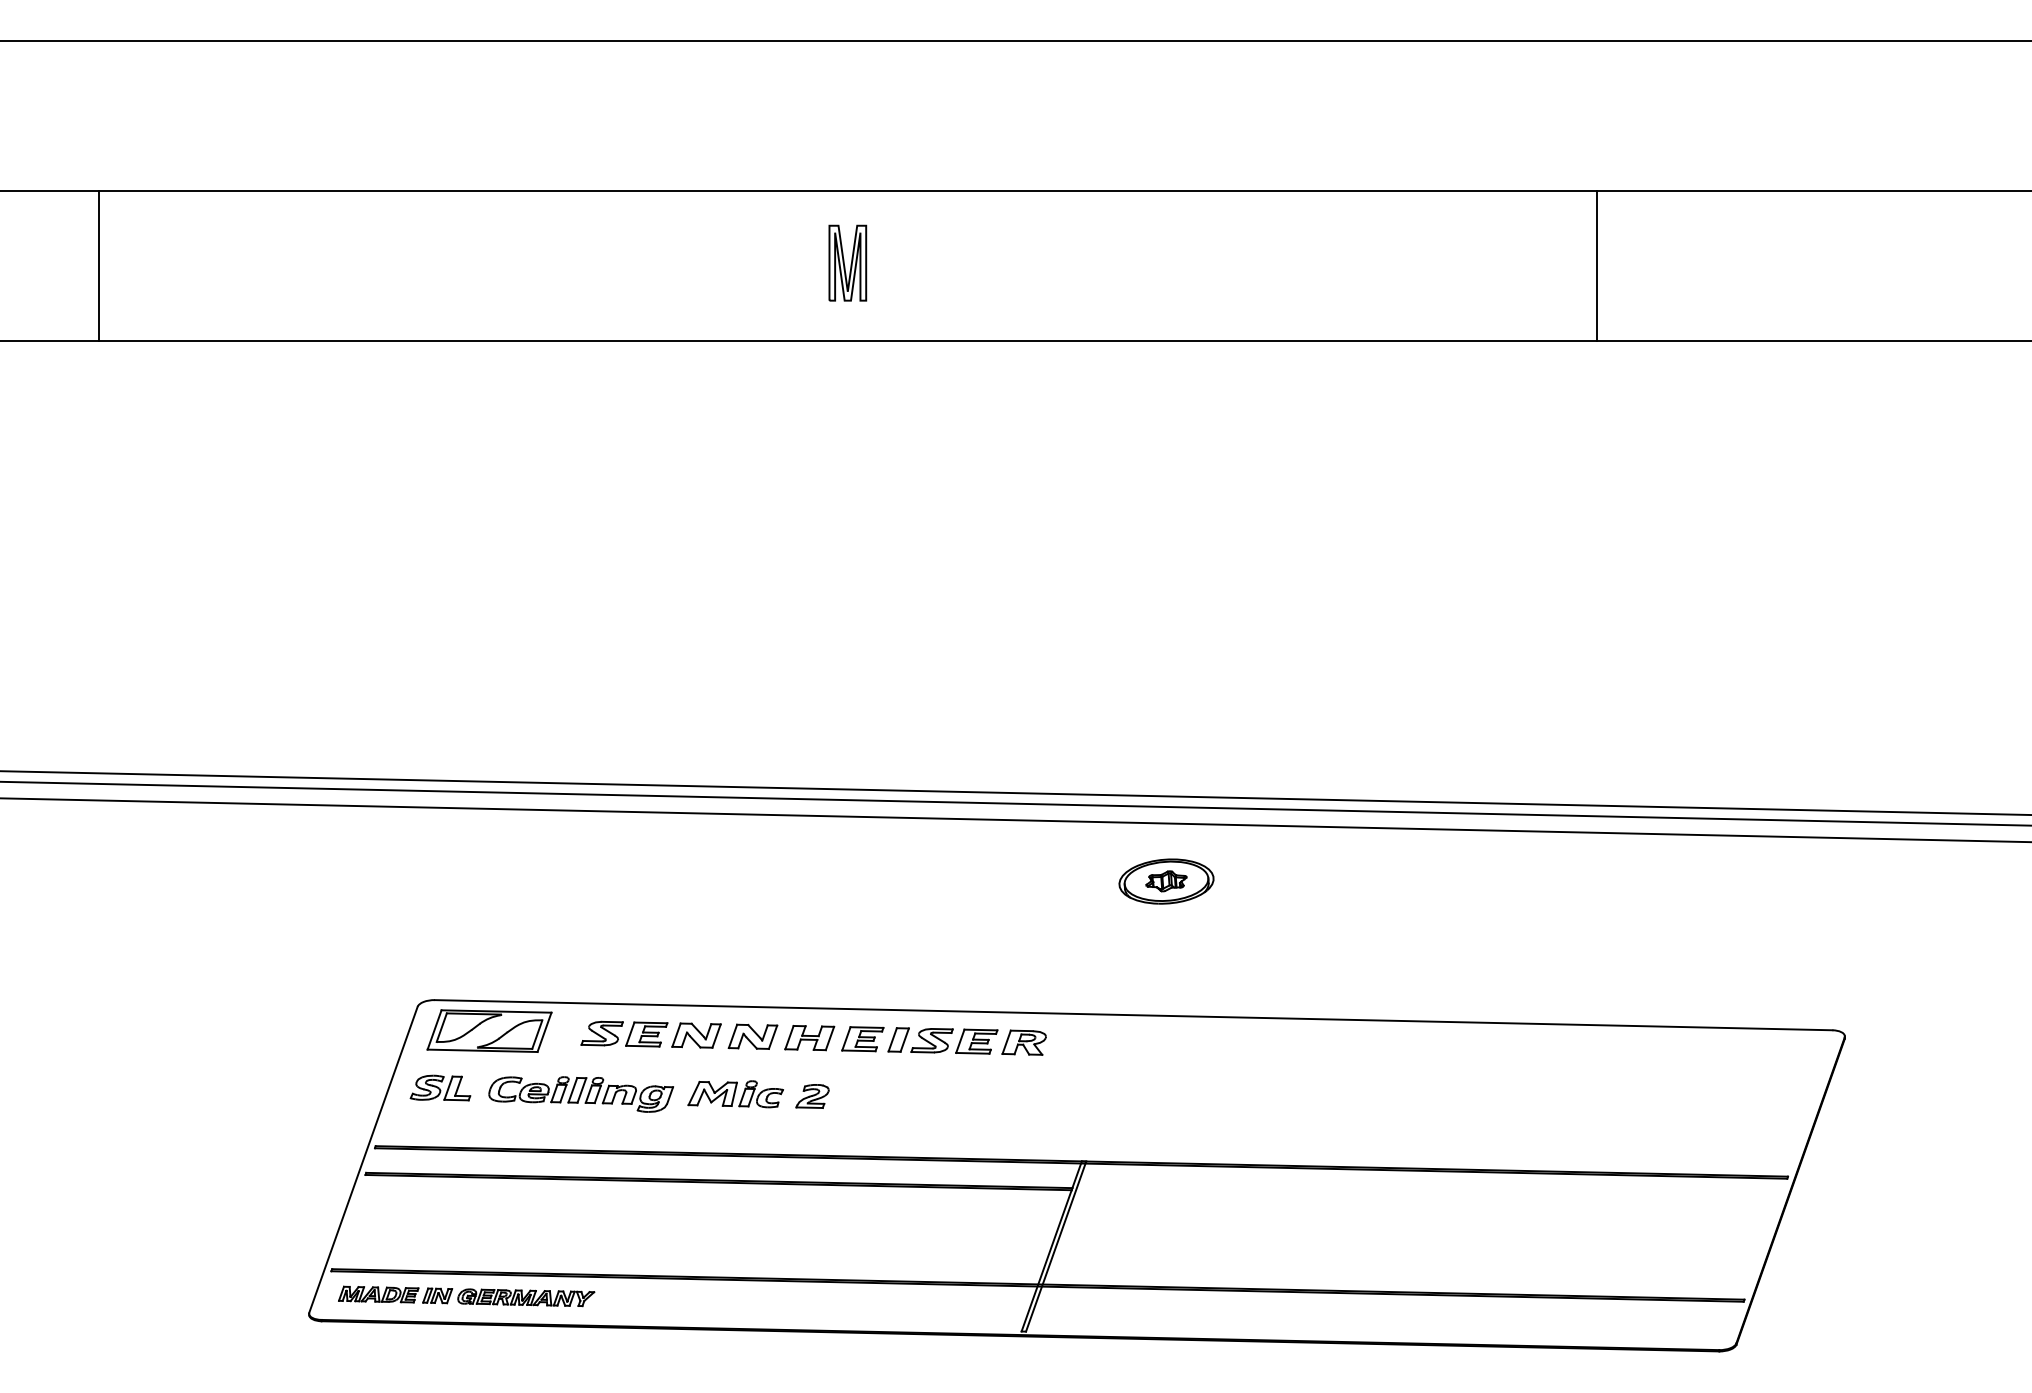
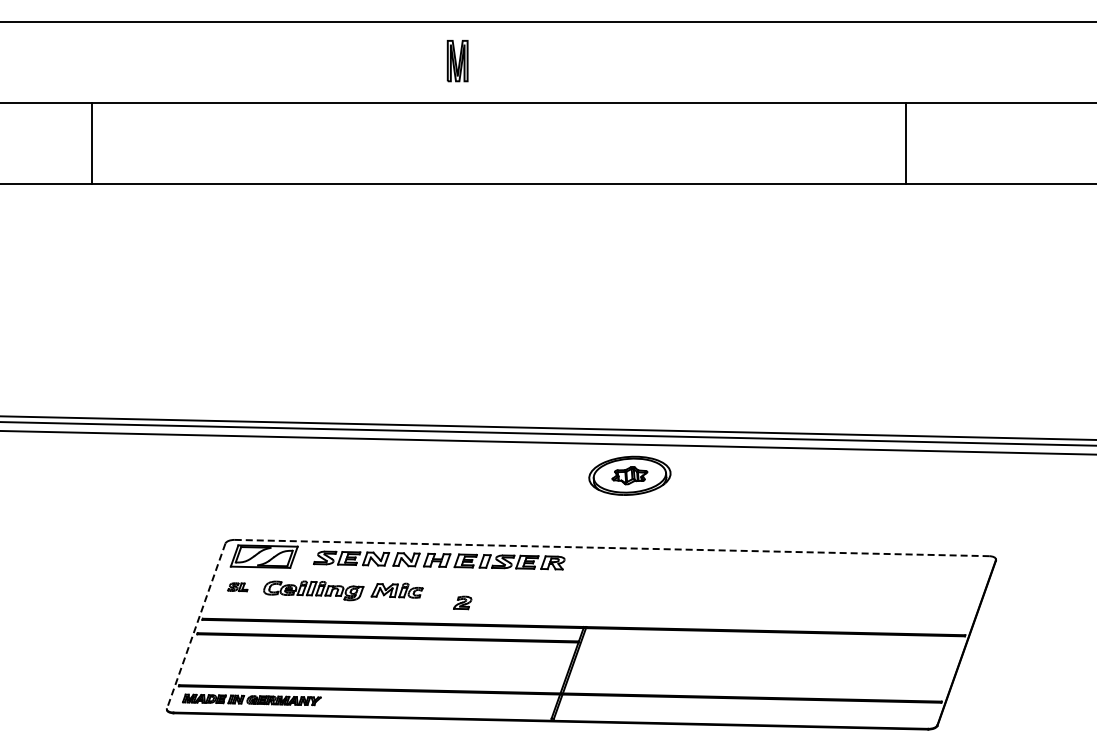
part: (847, 263) -> (457, 61), moved
line: (99, 265) -> (92, 143), moved
line: (1597, 265) -> (906, 143), moved
part: (1166, 880) -> (629, 475), size x1.6
line: (1134, 1016) -> (612, 548), solid -> dashed
part: (439, 1086) -> (237, 586), size x0.6
part: (812, 1095) -> (462, 602), moved
line: (363, 1160) -> (196, 626), solid -> dashed

